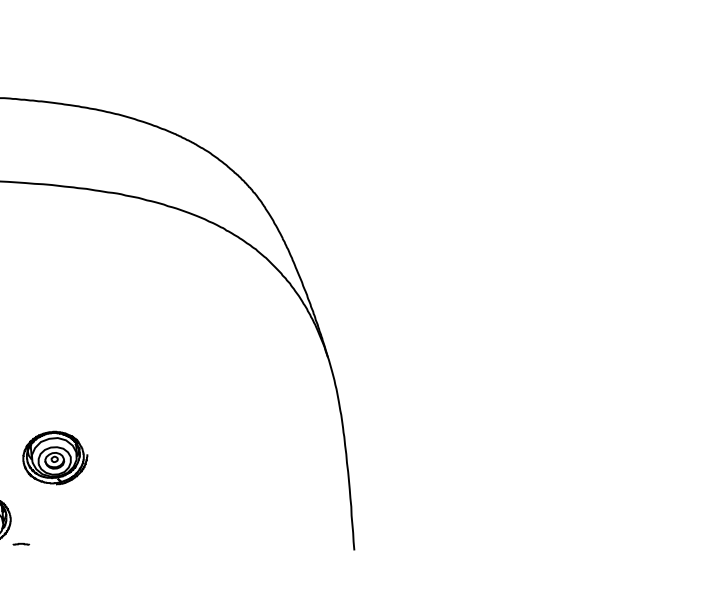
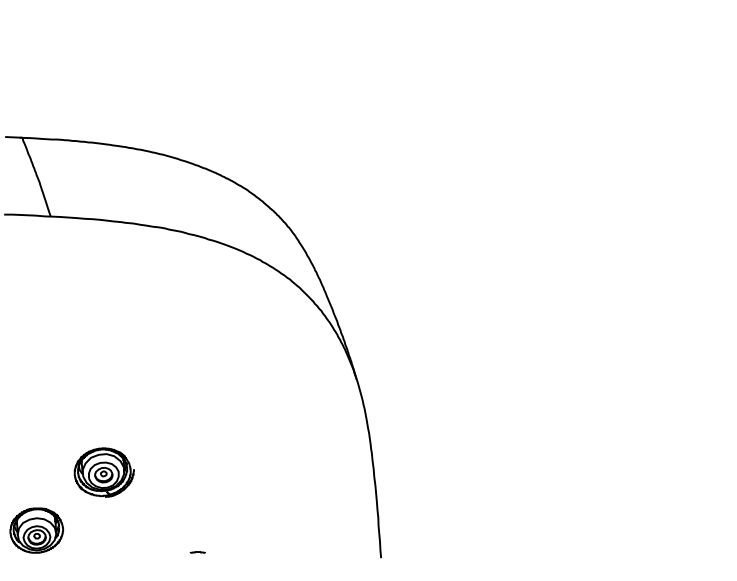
line: (20, 544) -> (197, 552), moved

